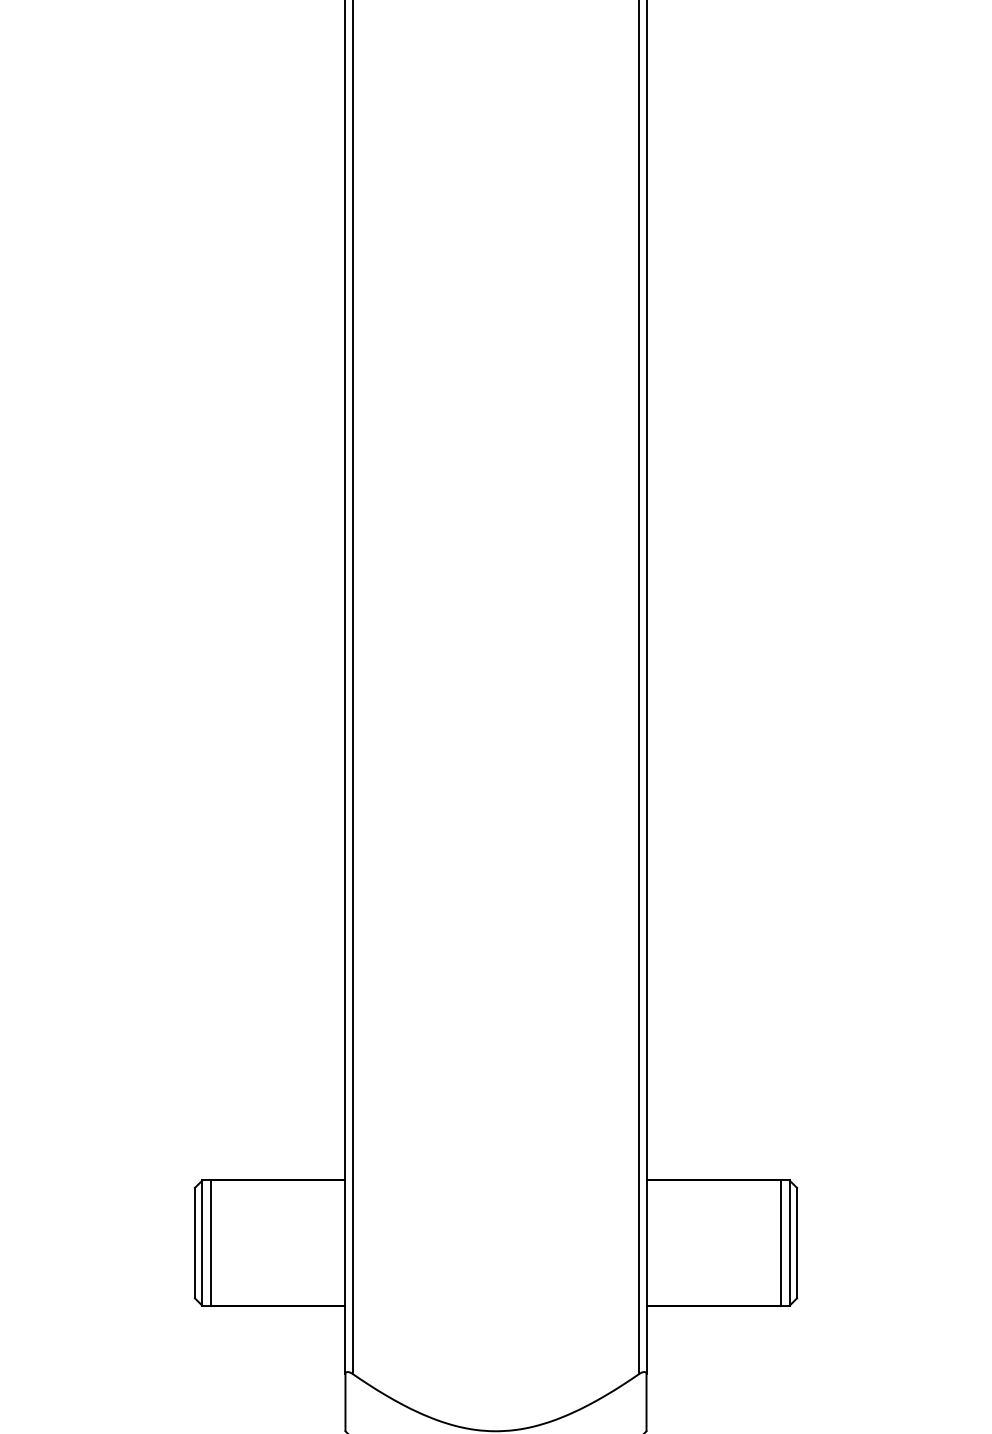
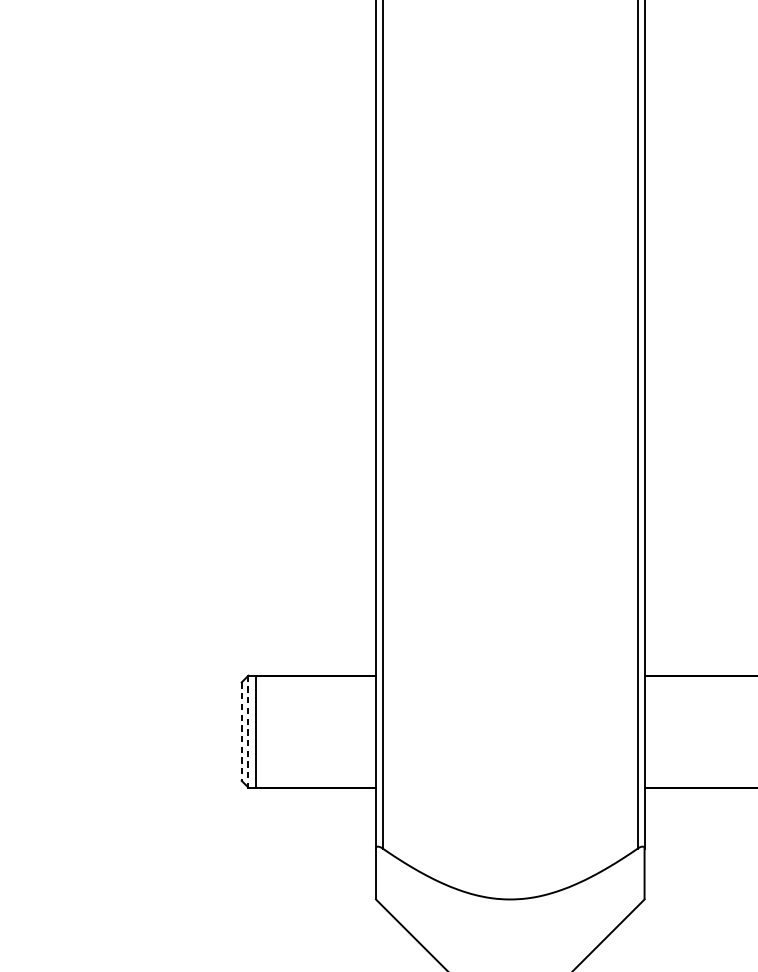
line: (194, 1243) -> (241, 731), solid -> dashed
line: (202, 1243) -> (248, 731), solid -> dashed

